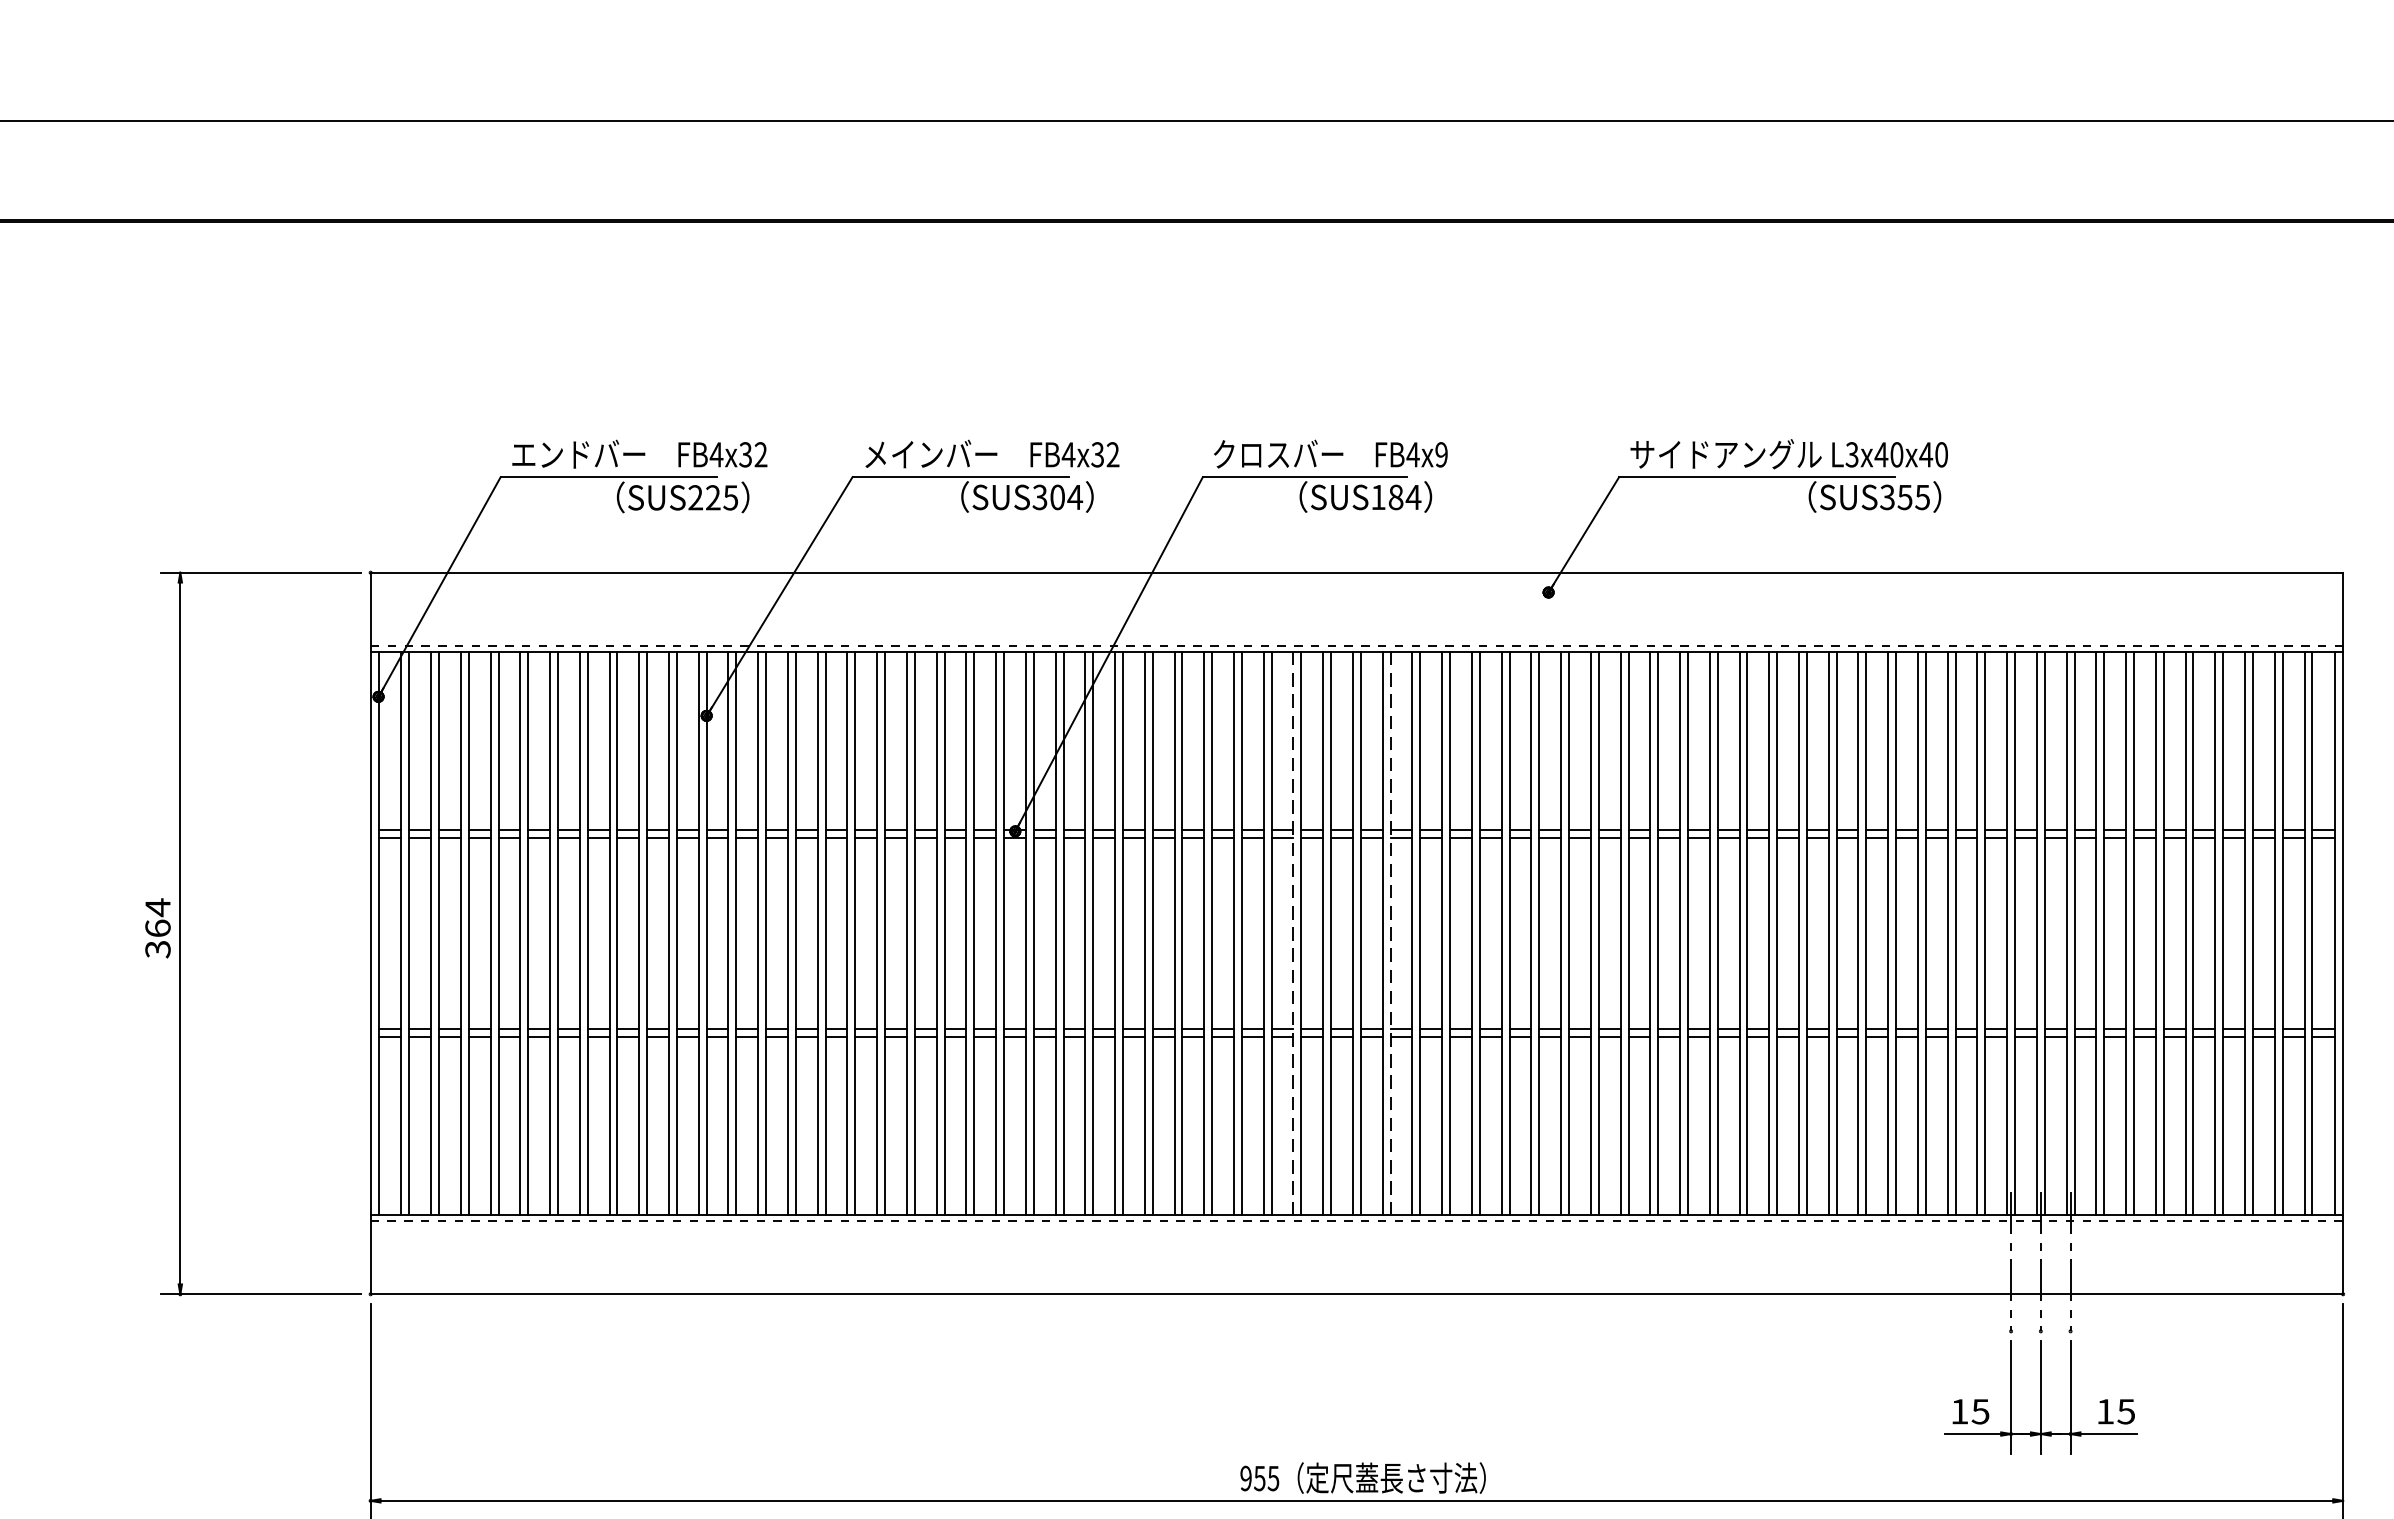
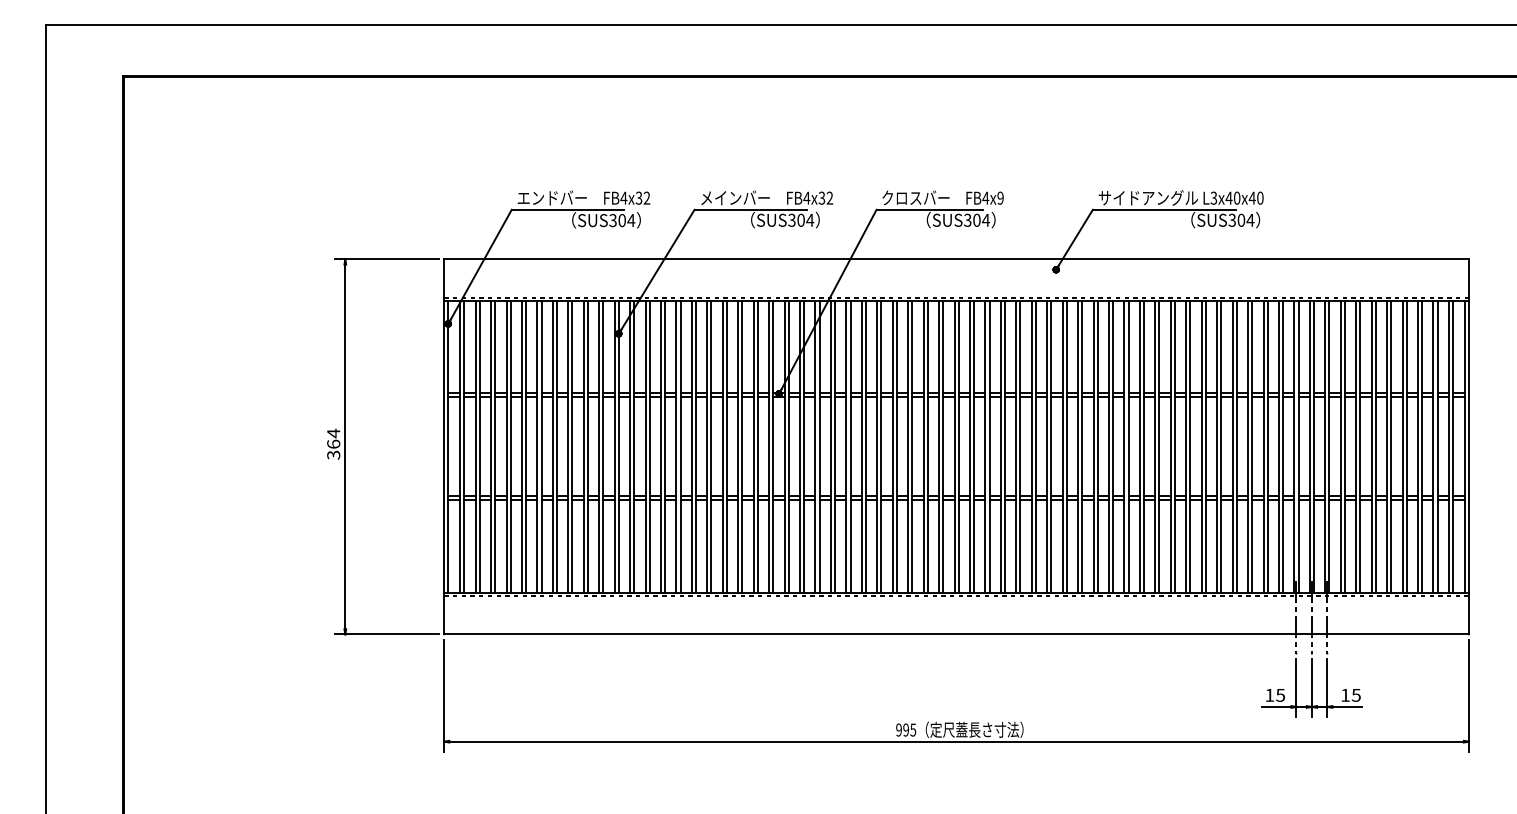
text: (1387, 495) -> (972, 219), SUS184 -> SUS304
text: (1913, 495) -> (1245, 219), SUS355 -> SUS304
text: (713, 497) -> (622, 220), SUS225 -> SUS304
line: (1293, 934) -> (923, 447), dashed -> solid
line: (1391, 934) -> (974, 447), dashed -> solid
text: (1258, 1477) -> (905, 729), 955 -> 995

